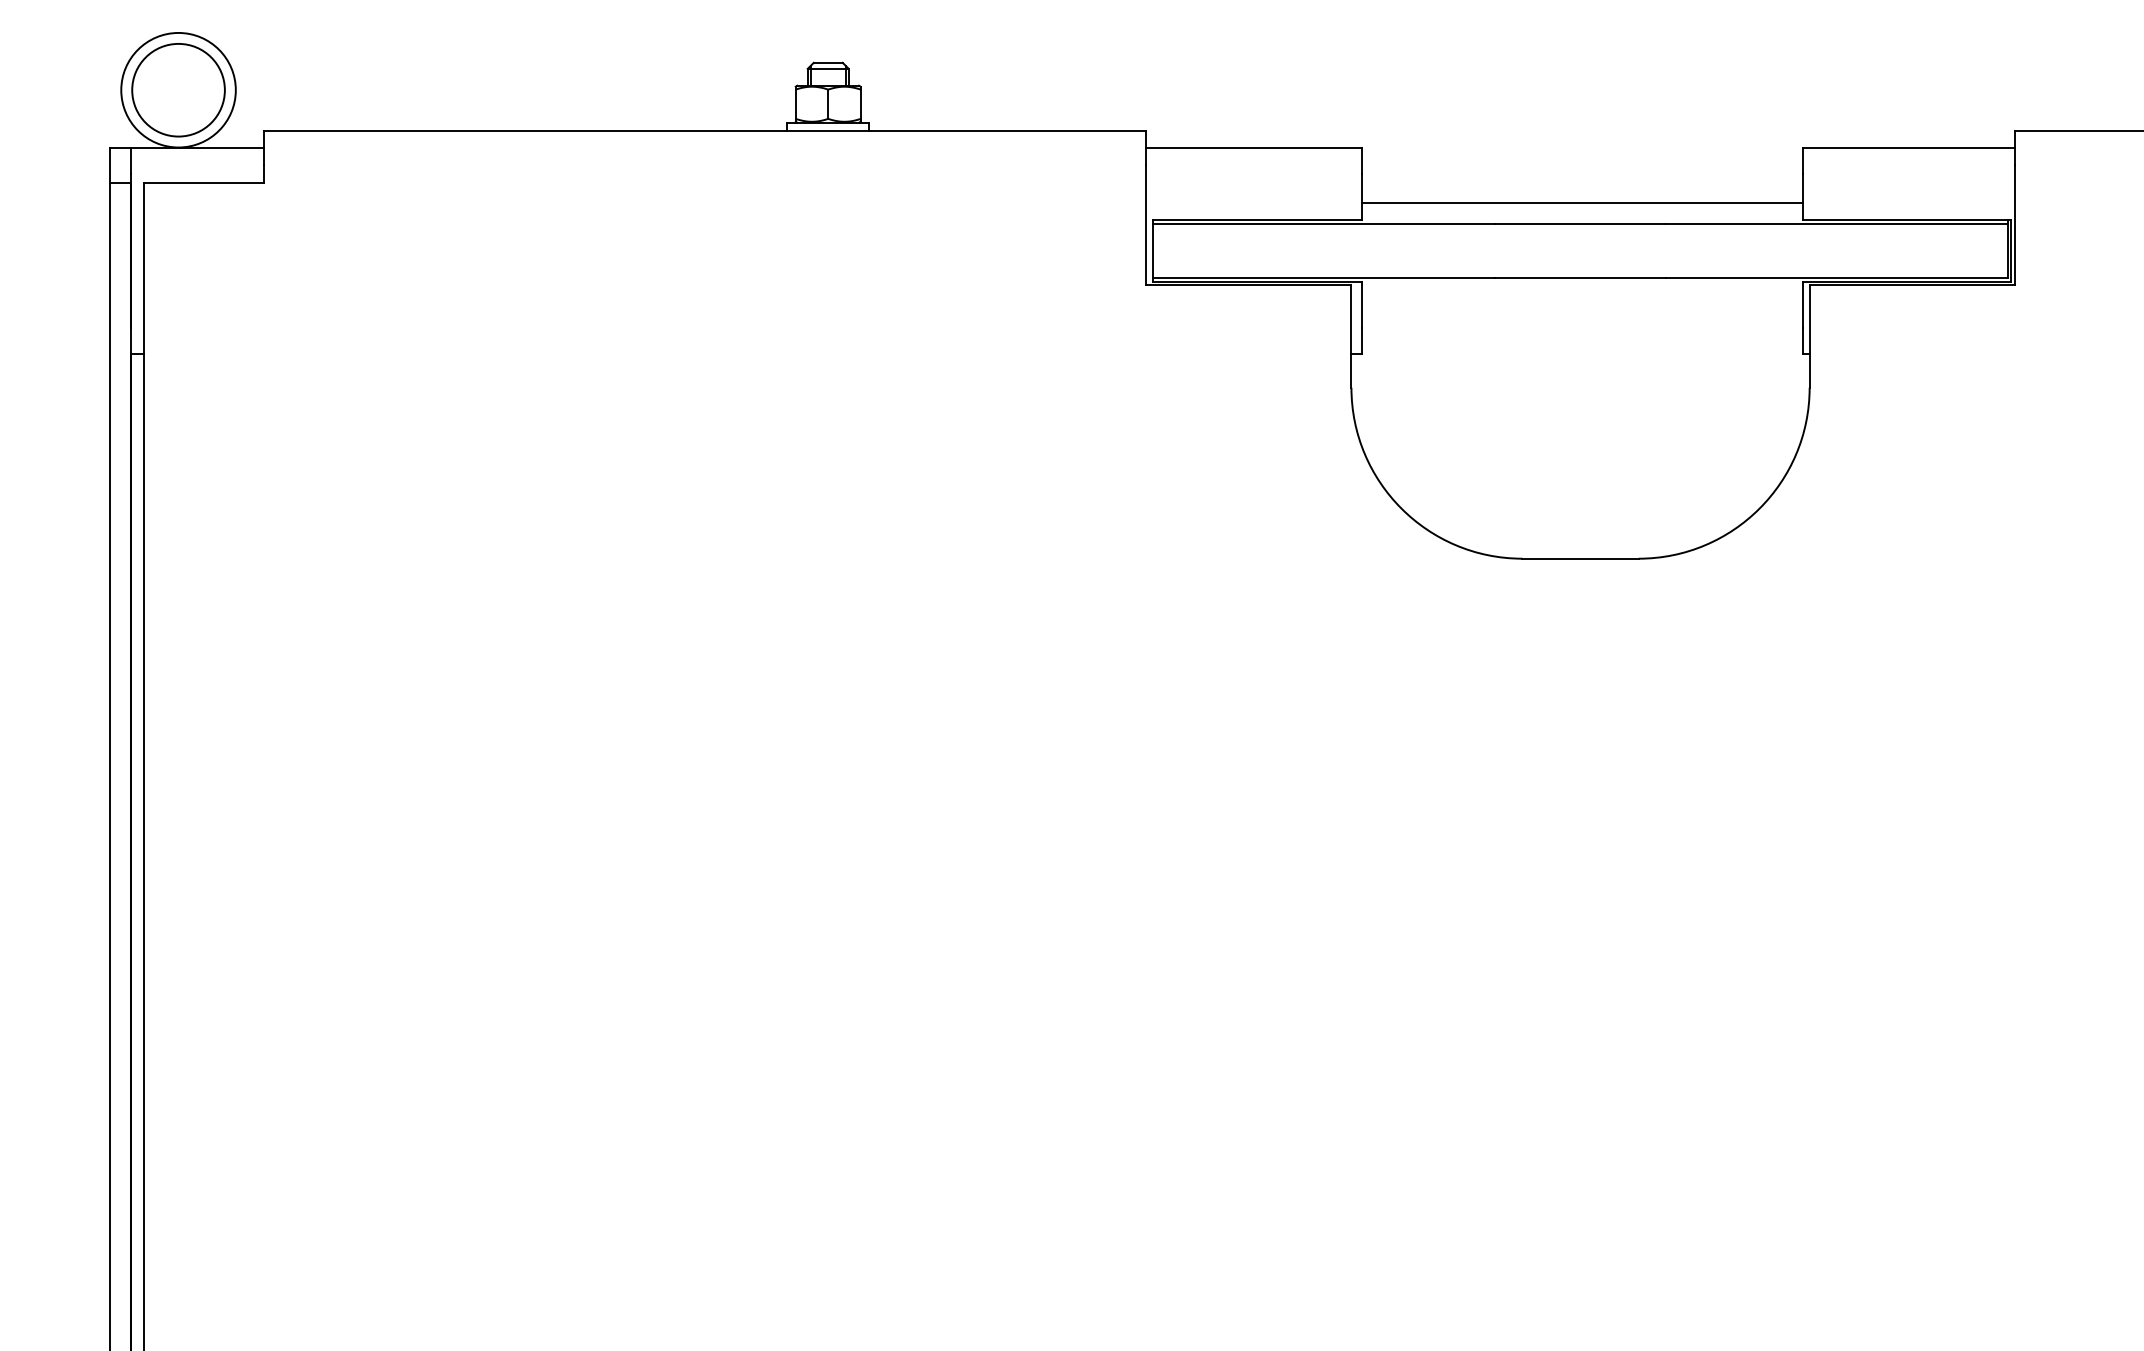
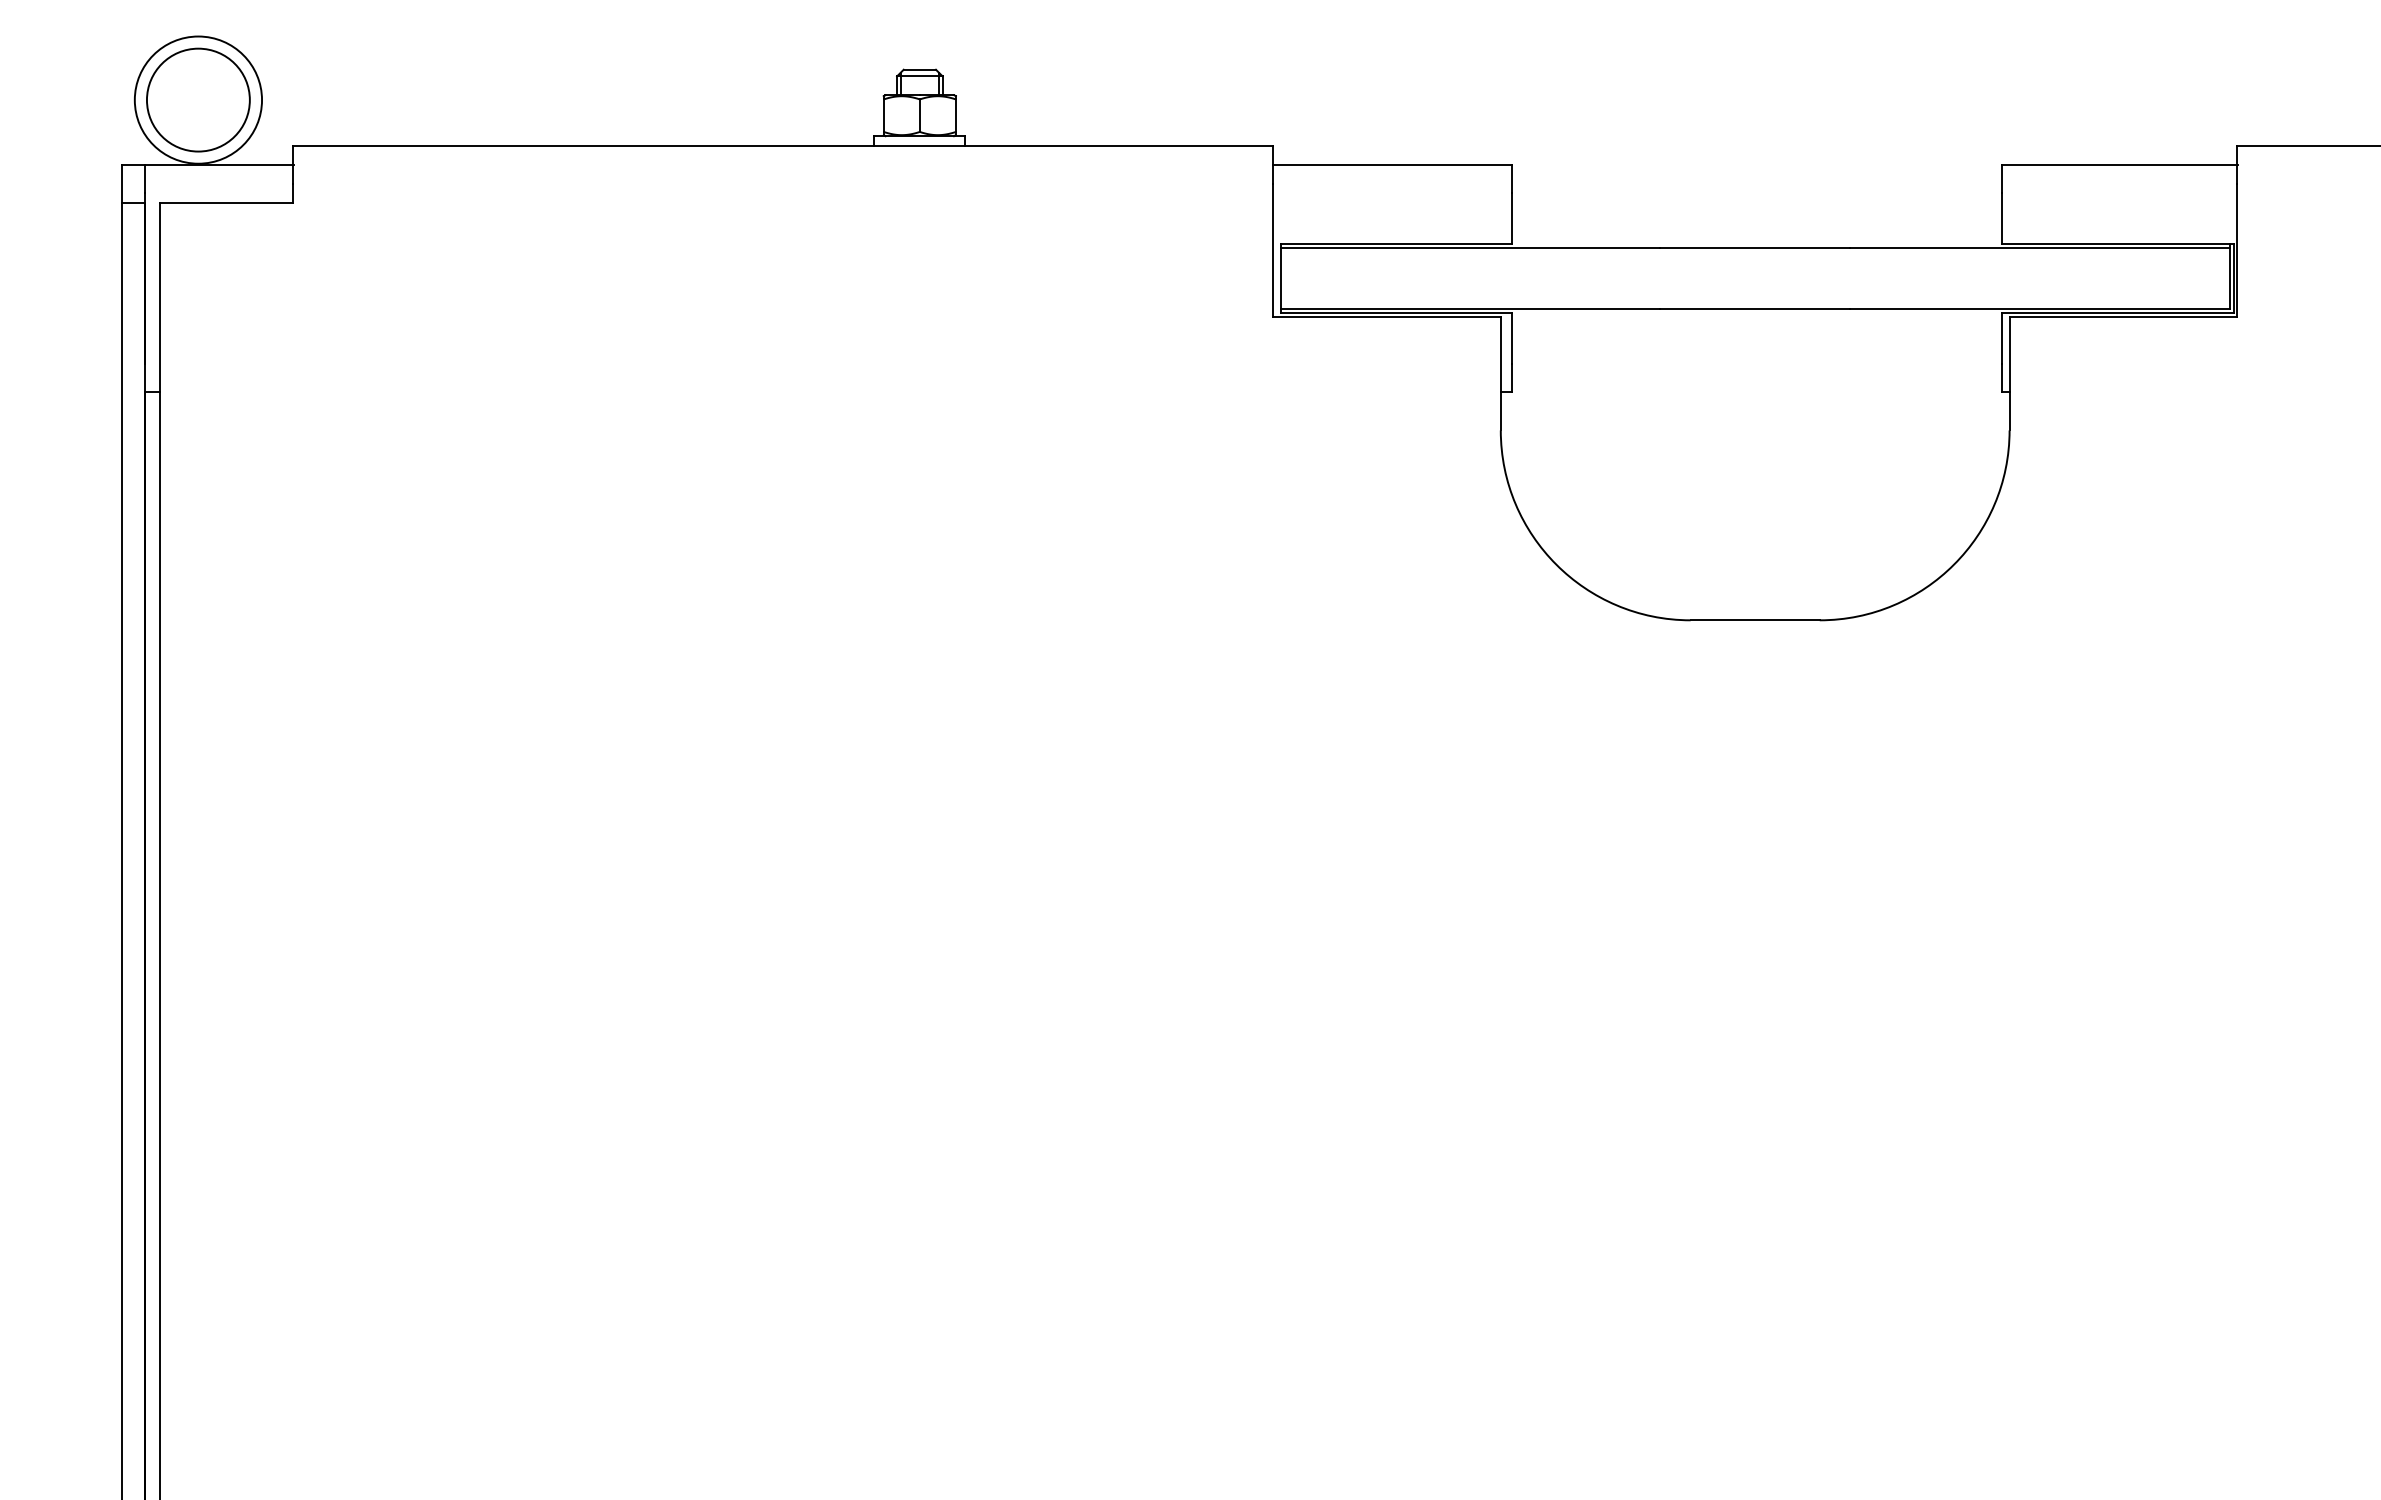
line: (1581, 203) -> (1756, 225), removed

